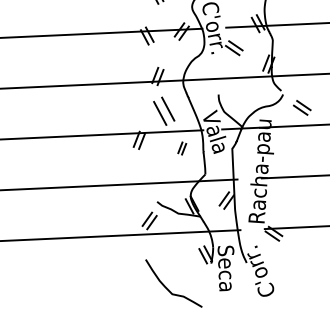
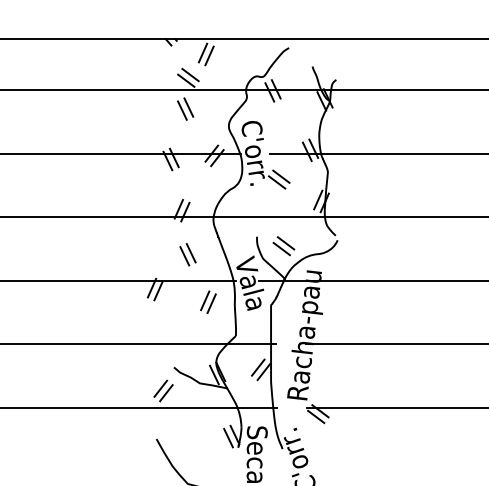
part: (301, 108) -> (283, 246), moved
part: (163, 111) -> (187, 254), size x0.62
part: (182, 147) -> (208, 301), size x1.43

